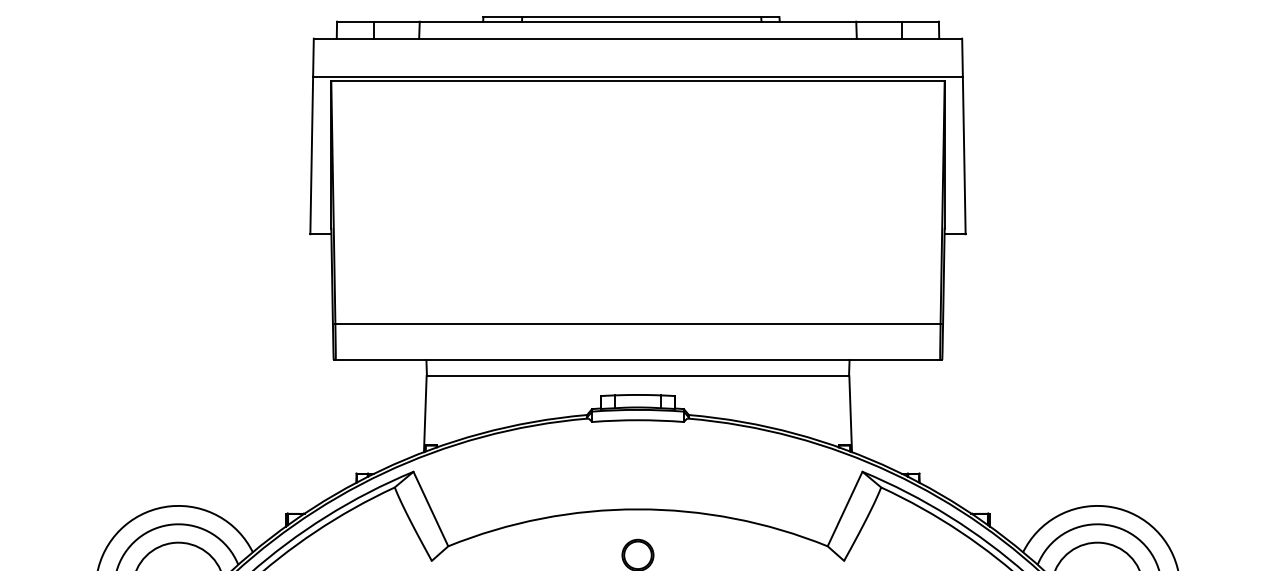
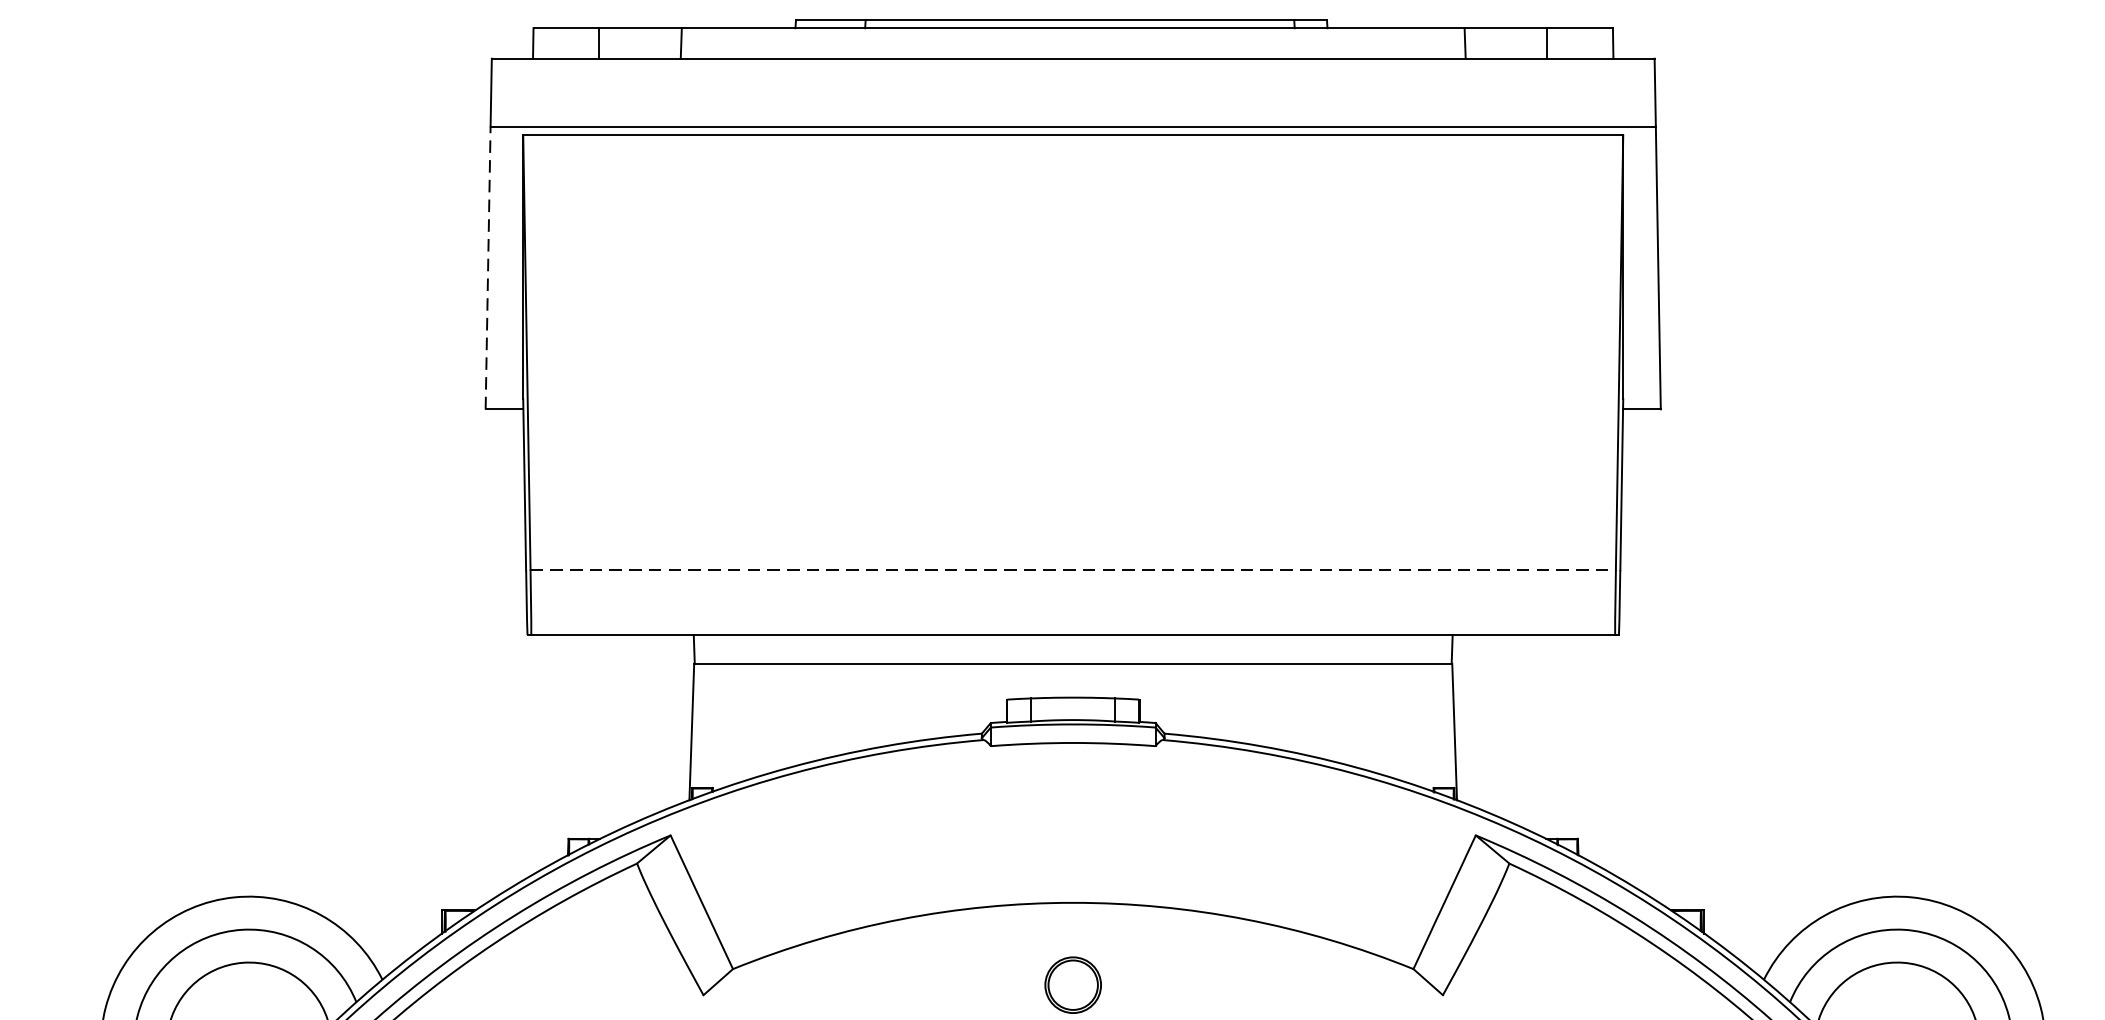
line: (311, 155) -> (487, 268), solid -> dashed
line: (638, 323) -> (1074, 569), solid -> dashed

